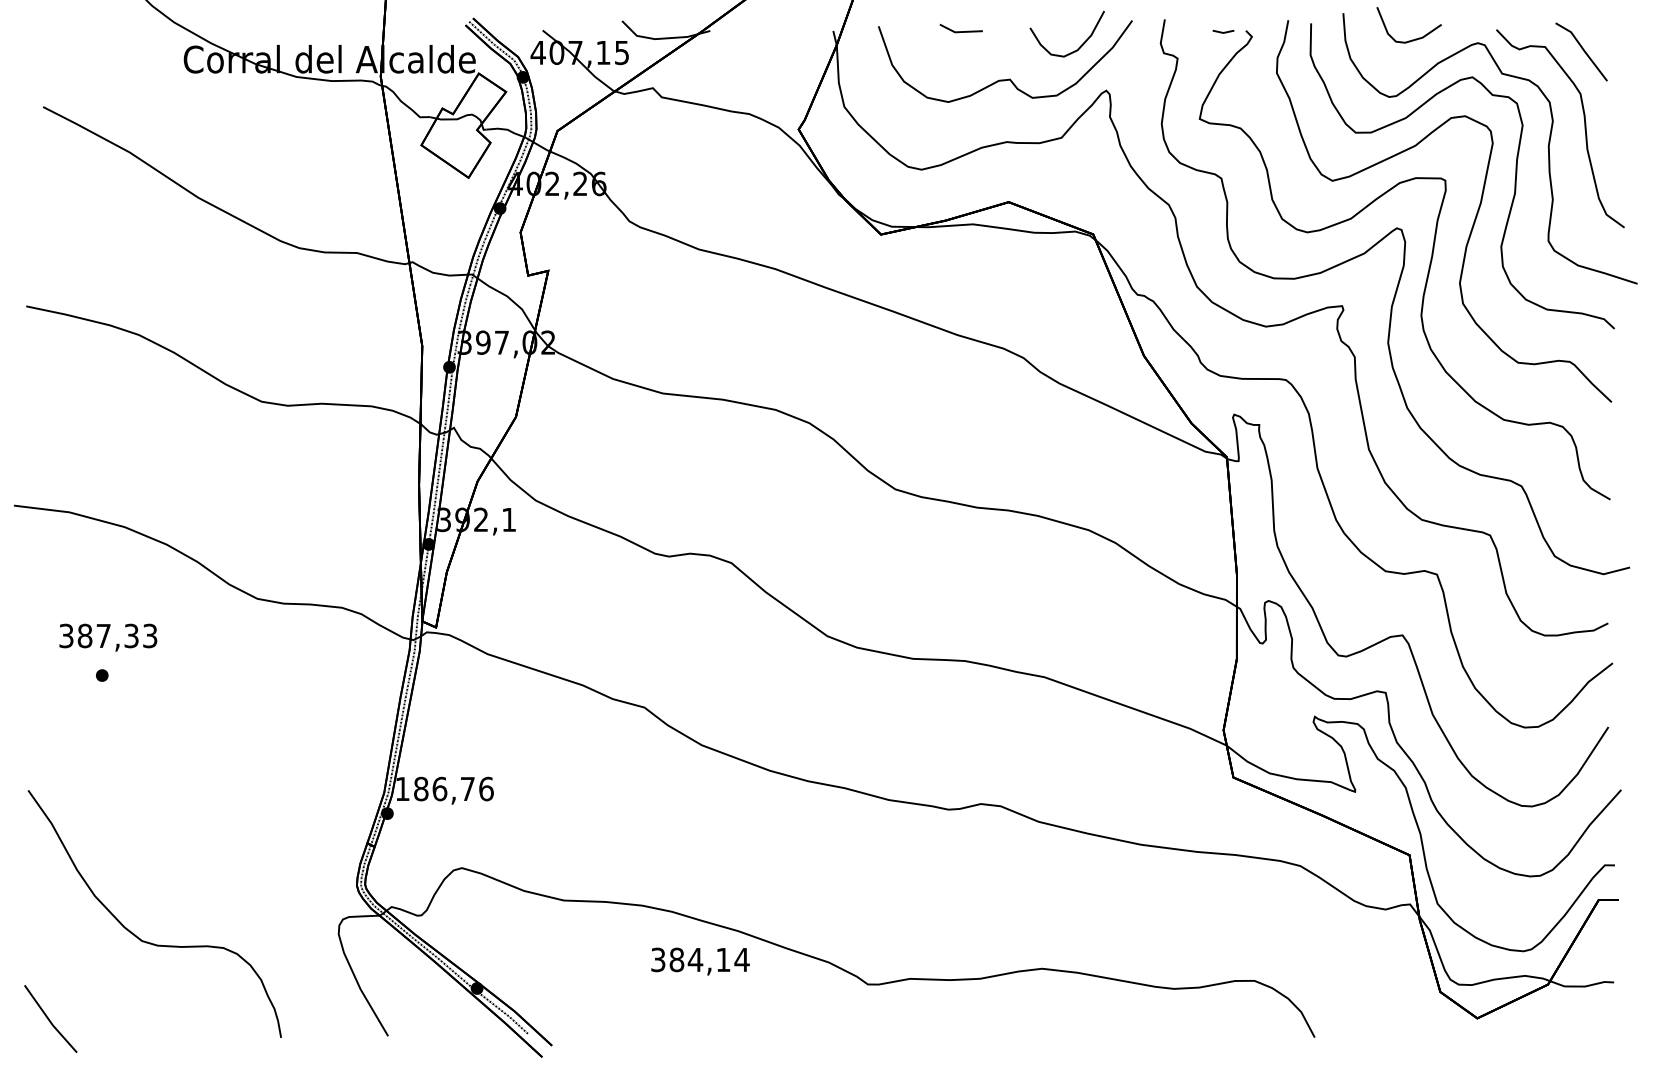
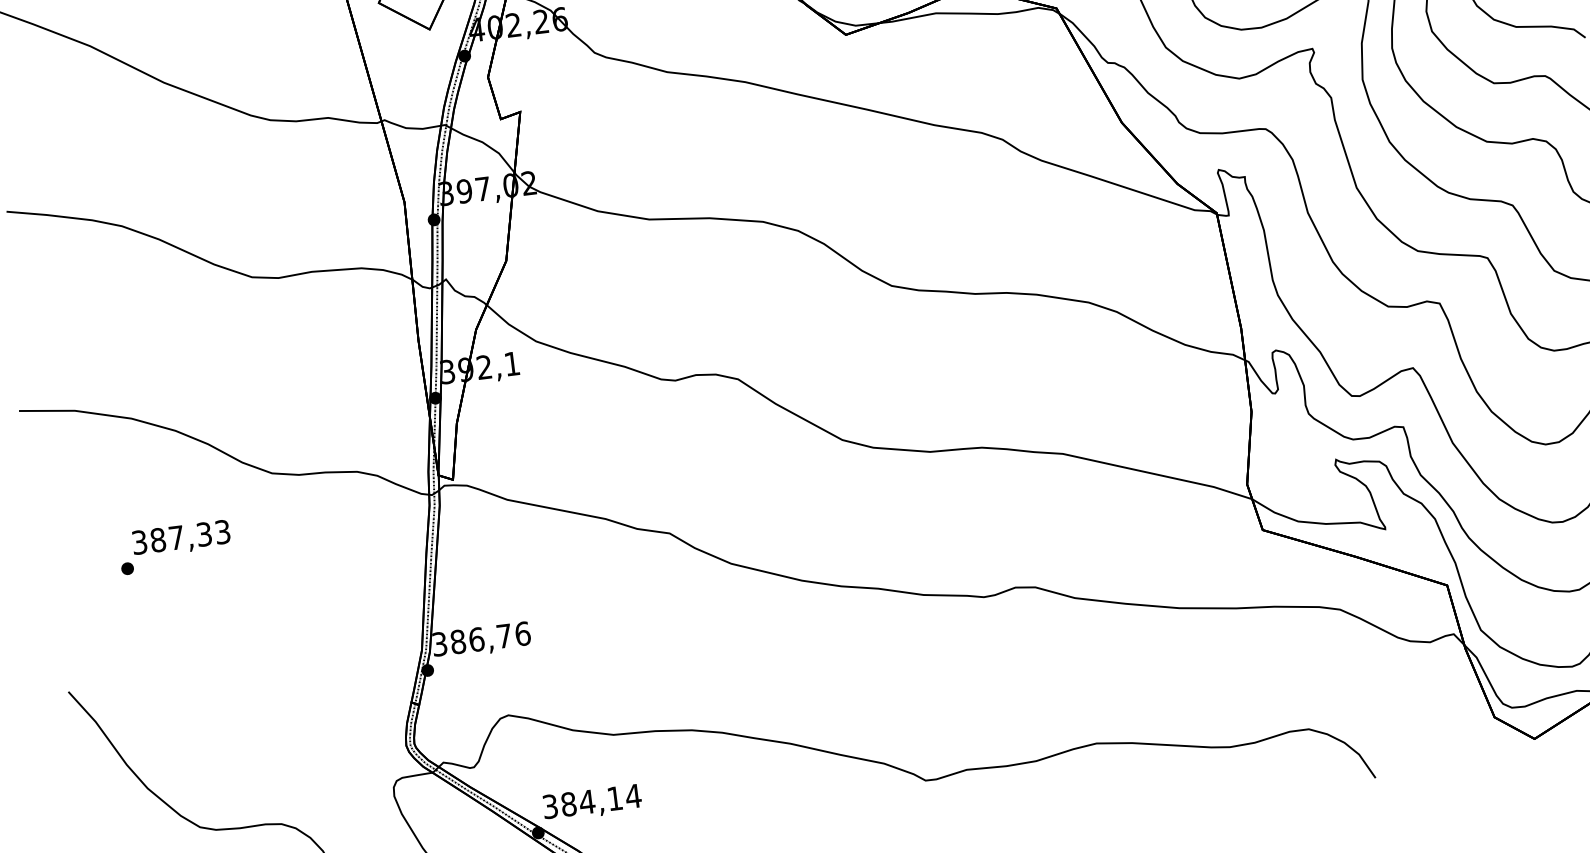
text: (108, 637) -> (181, 538), moved
text: (402, 788) -> (439, 643), 186,76 -> 386,76
text: (700, 961) -> (592, 803), moved

